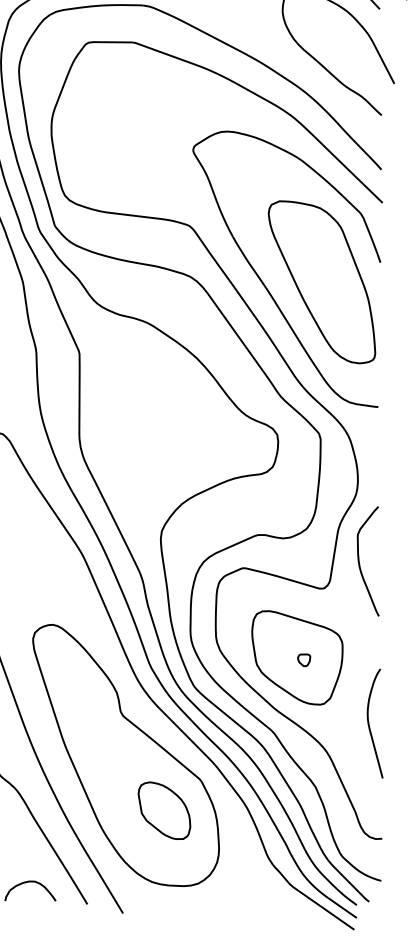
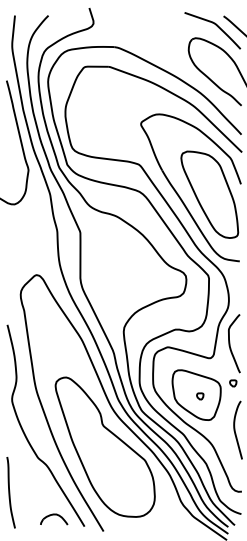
part: (366, 636) -> (233, 383), added
part: (164, 810) -> (125, 476), removed

